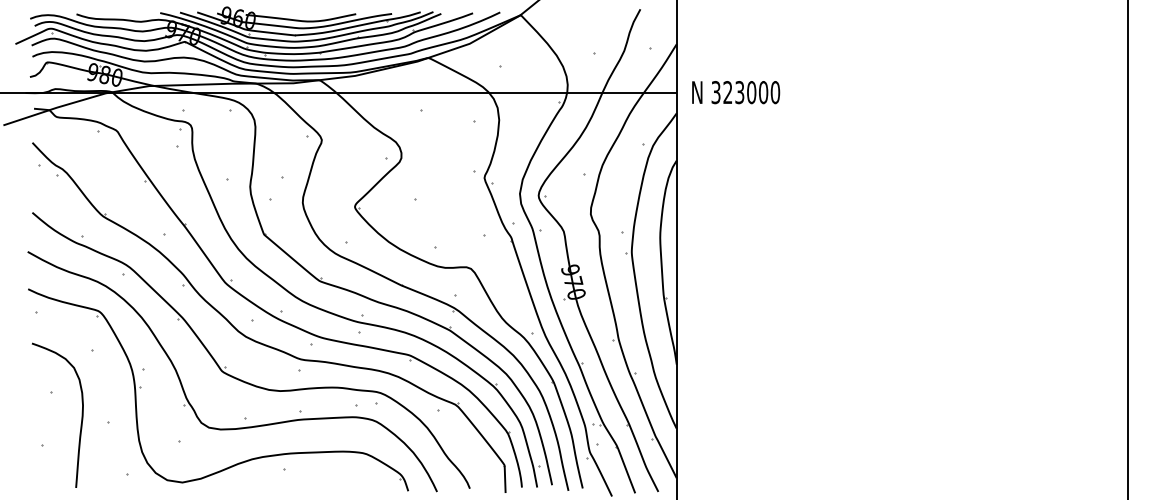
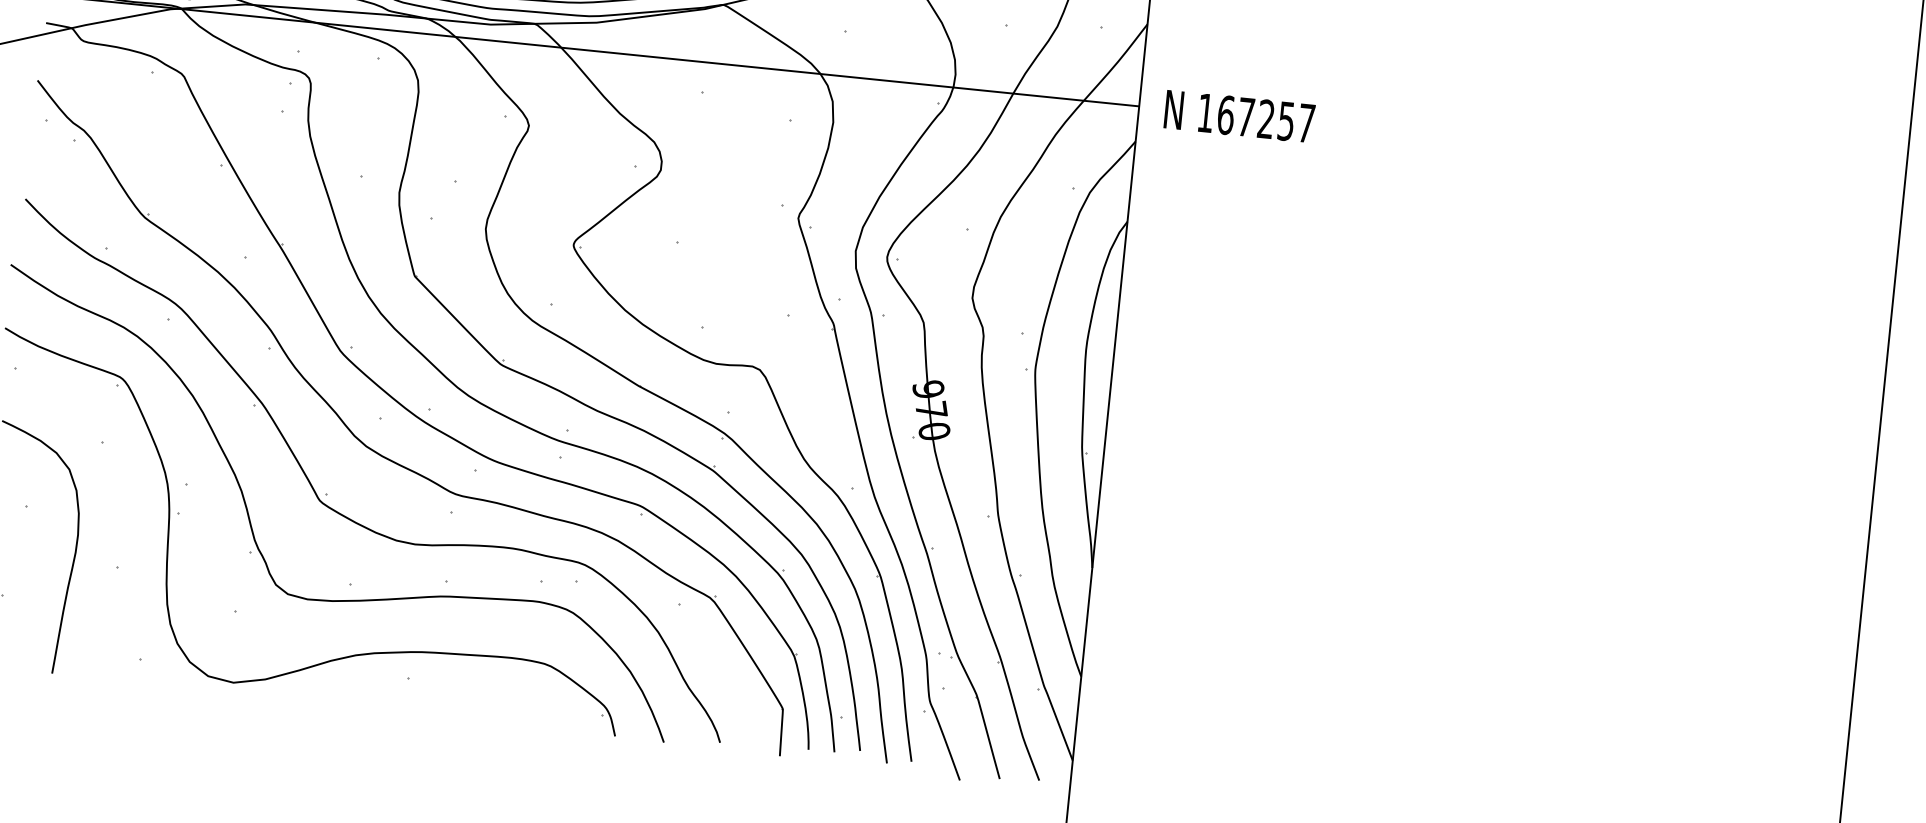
text: (745, 92) -> (1255, 118), 323000 -> 167257

